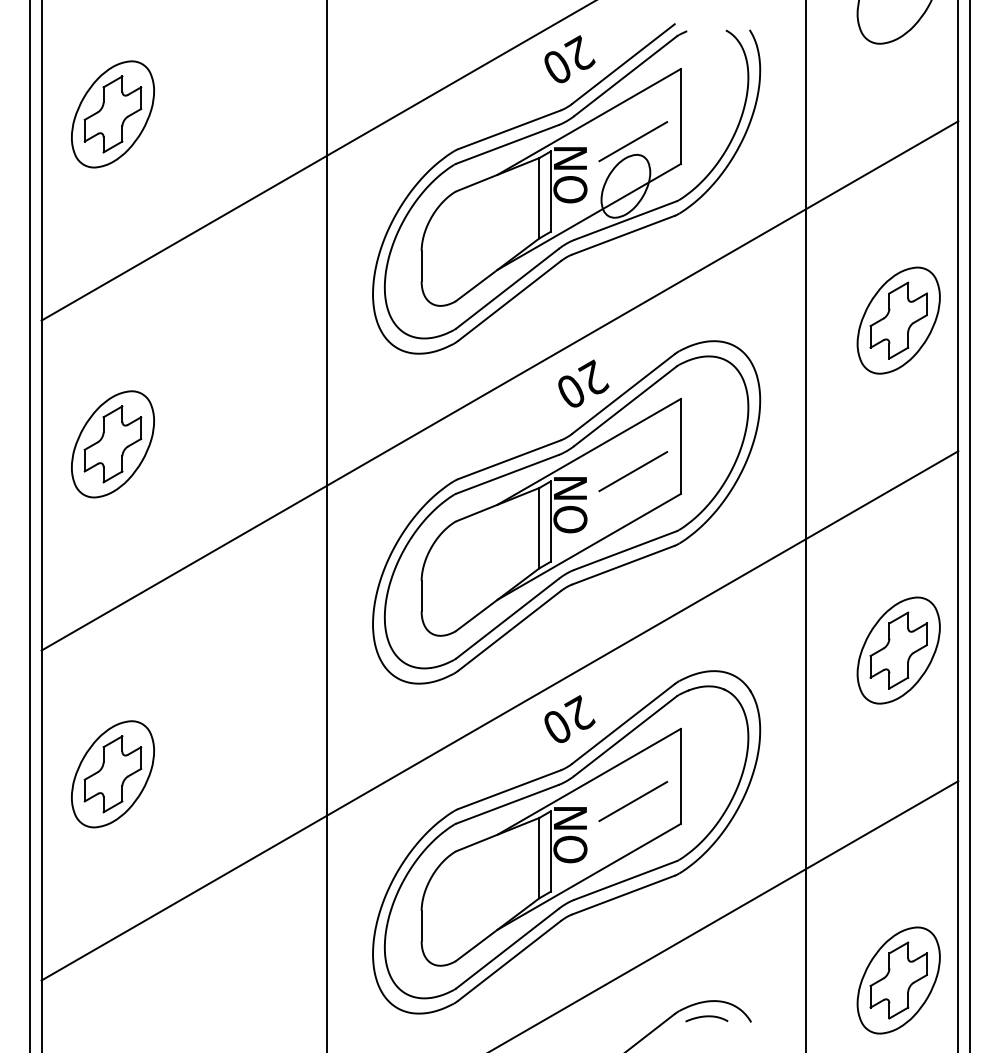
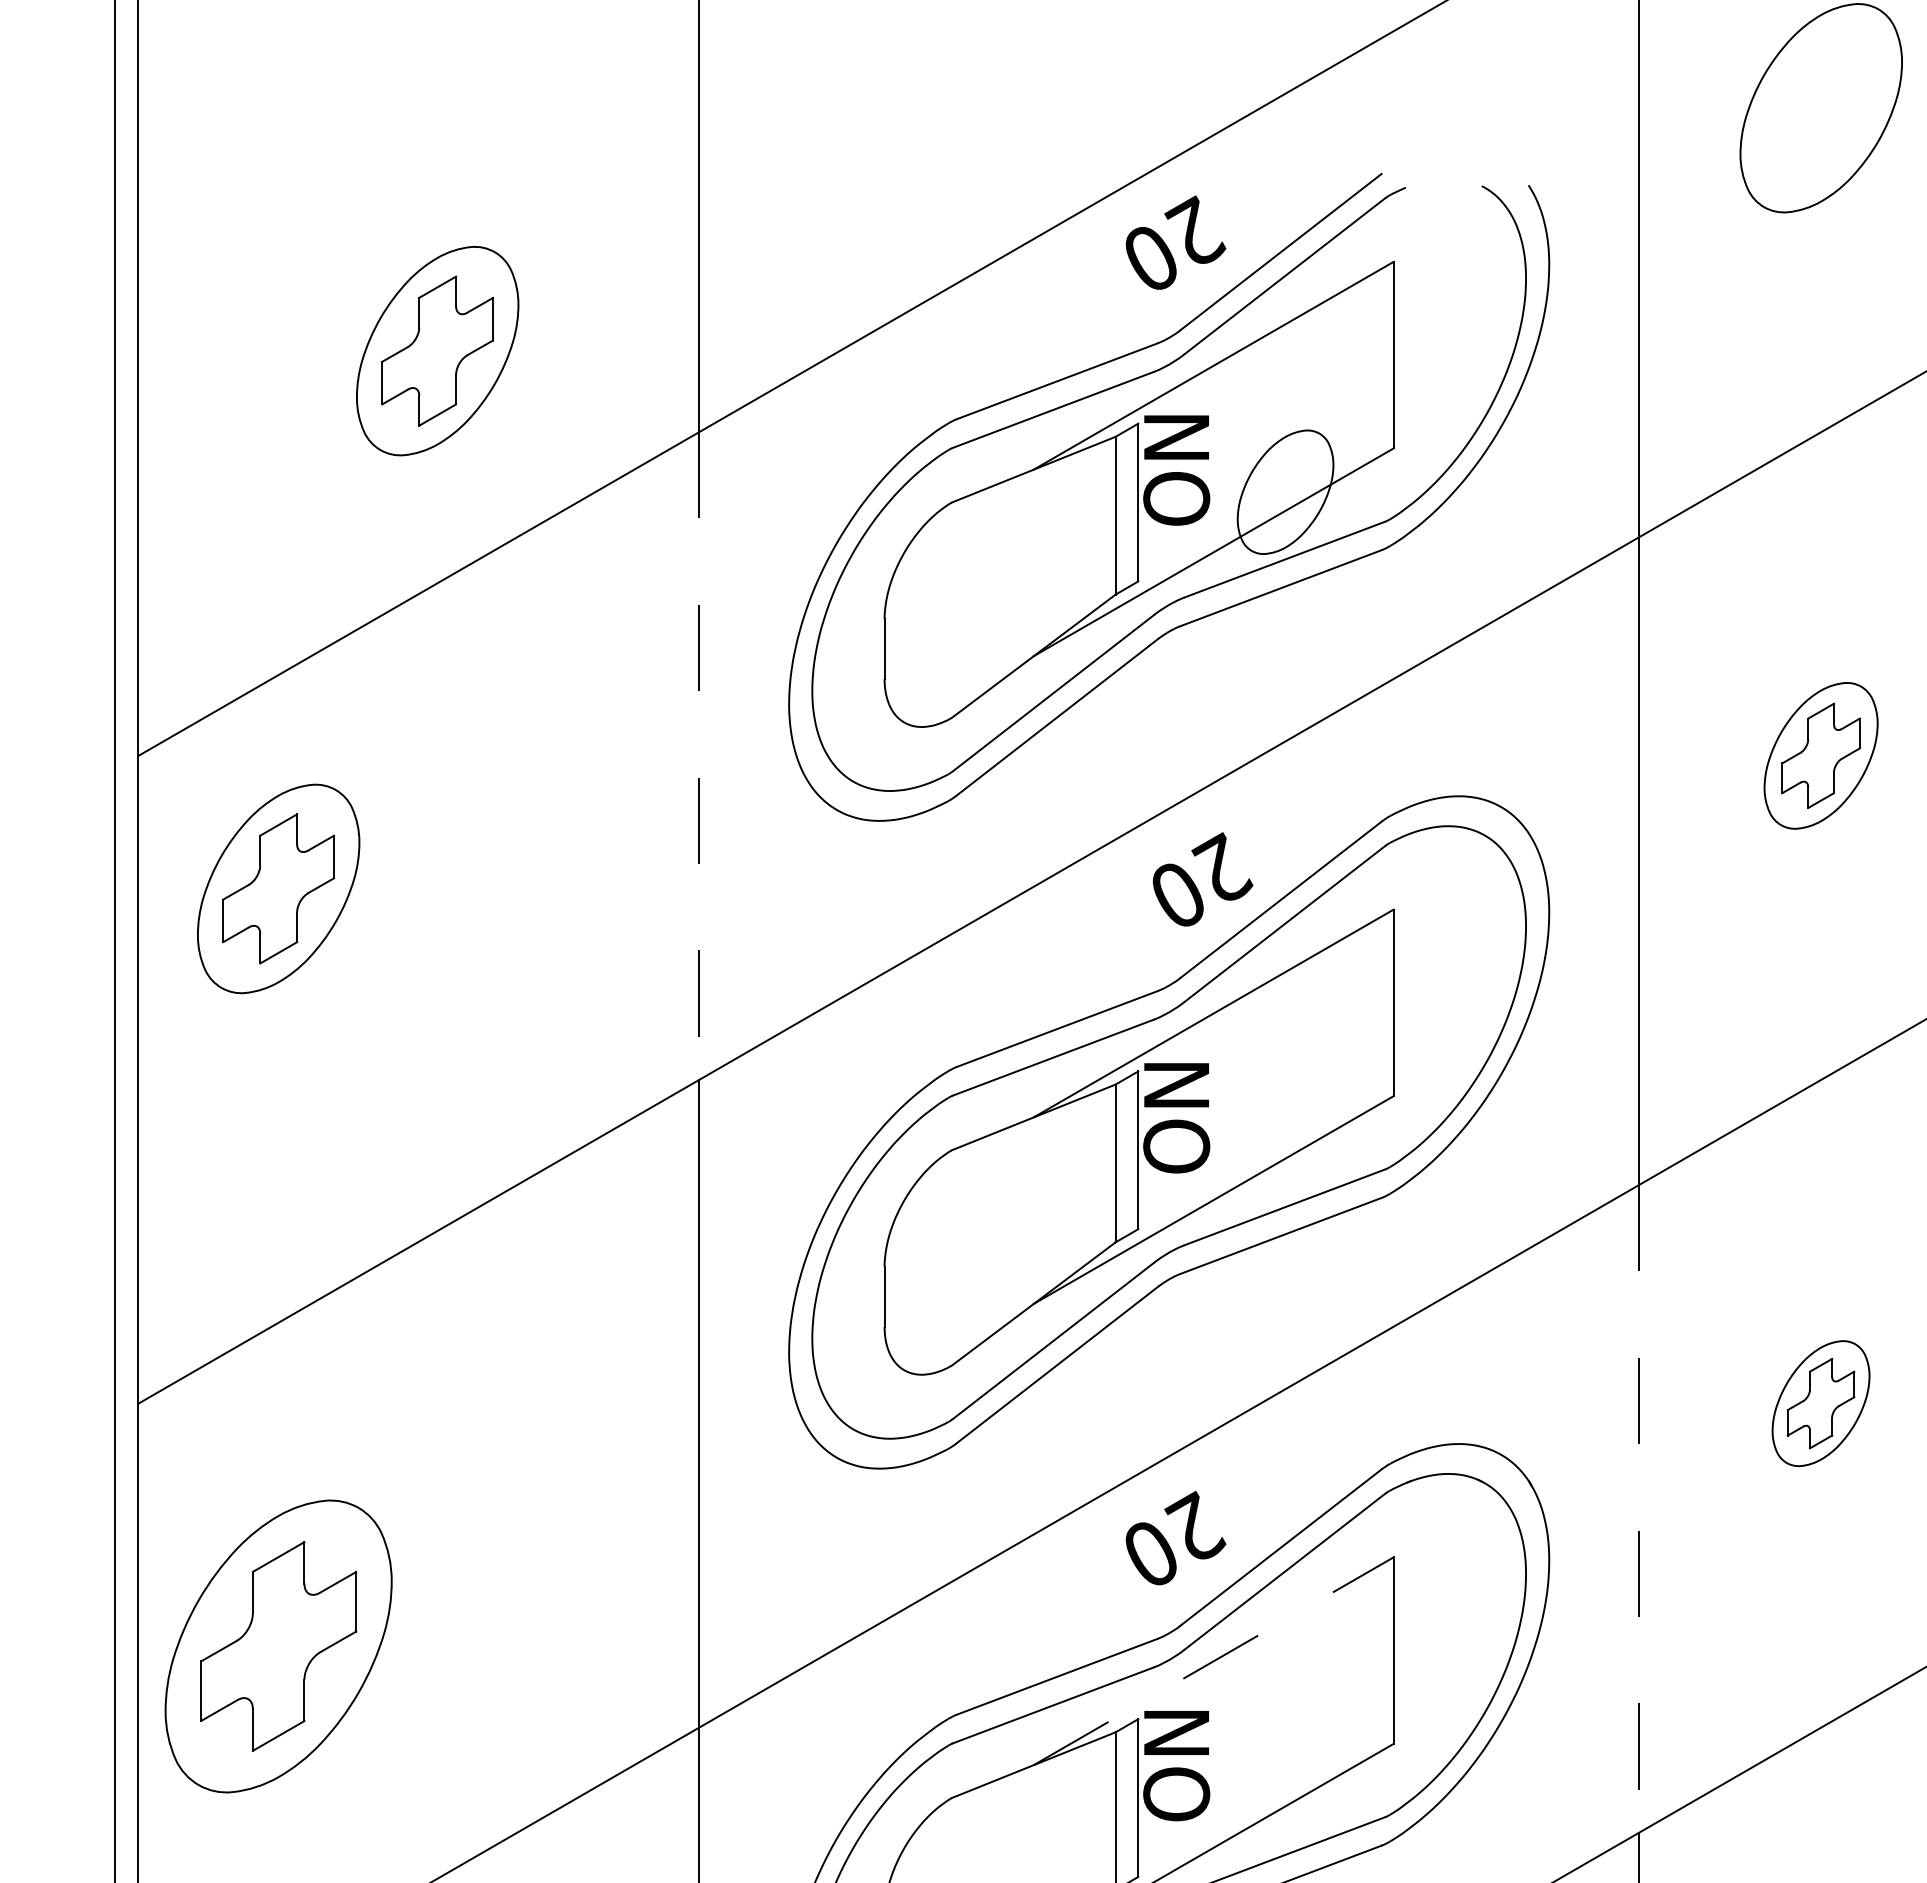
part: (112, 114) -> (436, 351), moved
line: (633, 141) -> (1300, 404), removed
line: (327, 320) -> (699, 755), solid -> dashed
part: (898, 320) -> (1820, 755), size x0.7
part: (112, 444) -> (277, 889), moved
line: (633, 471) -> (1300, 1052), removed
part: (898, 650) -> (1820, 1403), size x0.6
line: (805, 704) -> (1638, 1509), solid -> dashed
part: (112, 774) -> (277, 1646), size x1.4
line: (589, 781) -> (1214, 1660), solid -> dashed
line: (633, 801) -> (1300, 1699), removed

